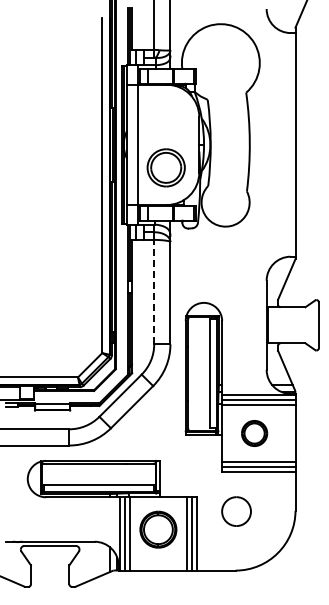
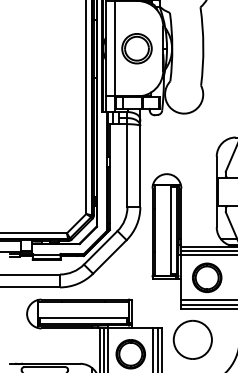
part: (165, 167) -> (136, 48), moved
line: (154, 291) -> (127, 165), dashed -> solid
part: (254, 433) -> (207, 277), size x1.43
part: (236, 511) -> (192, 339), size x1.67

